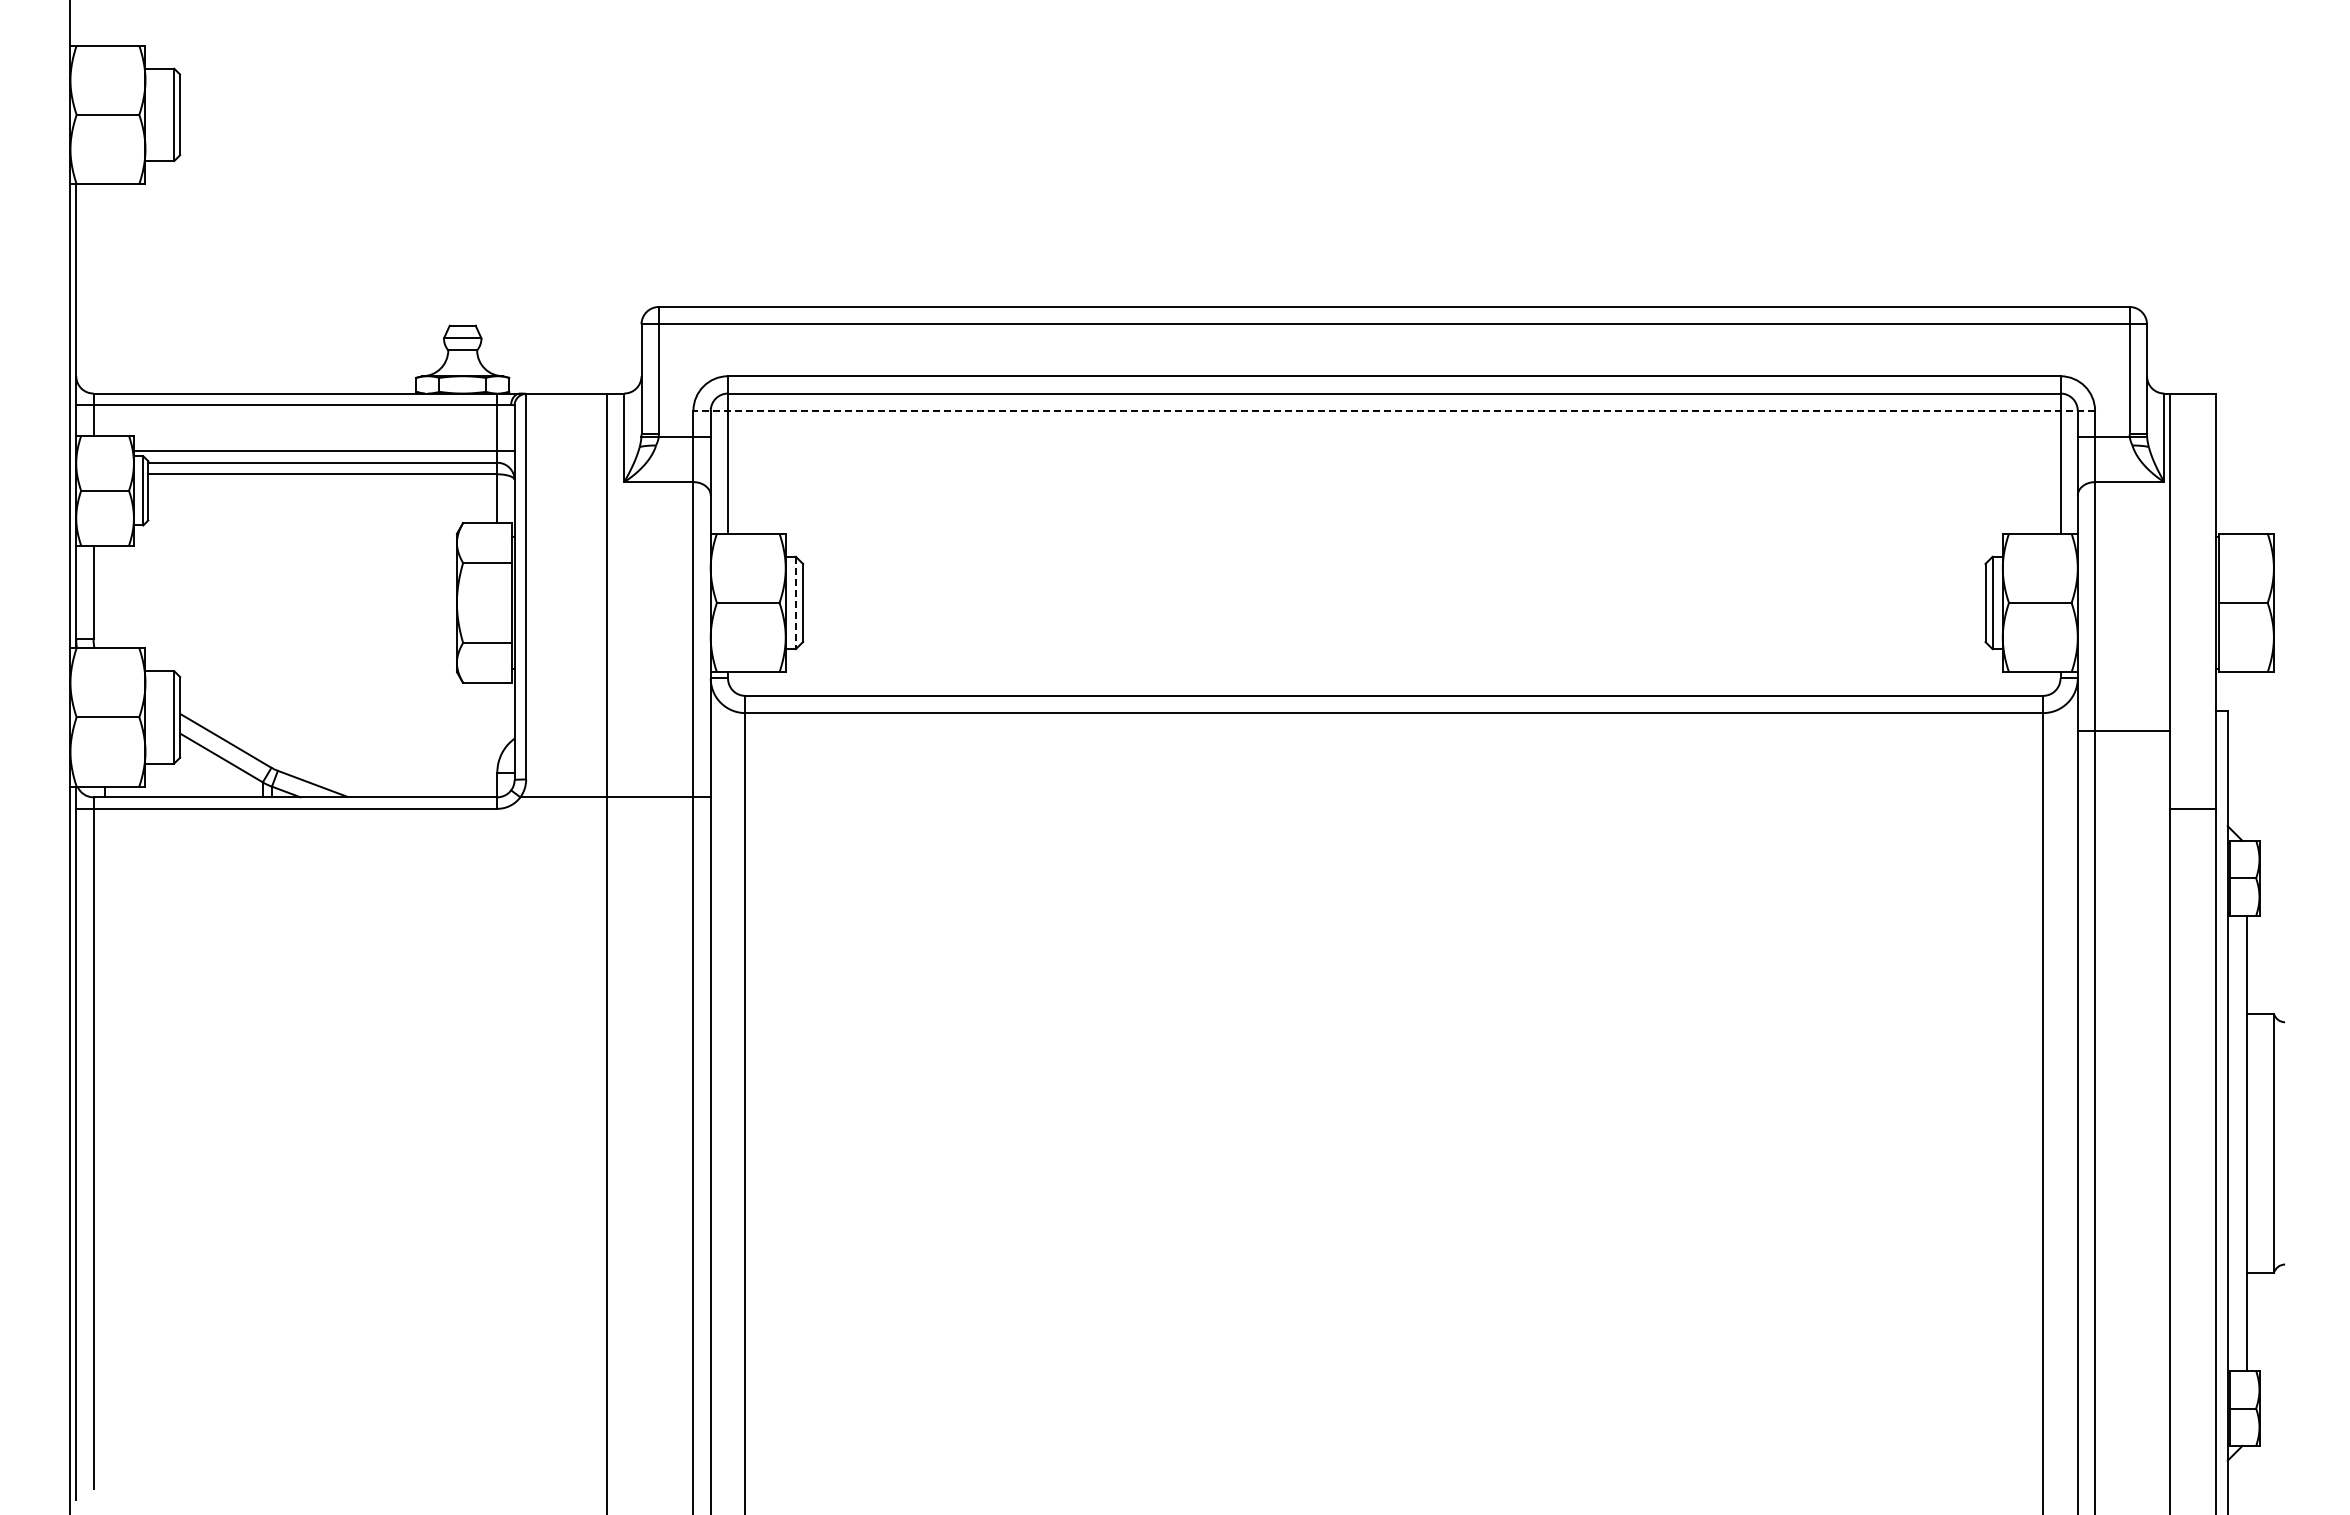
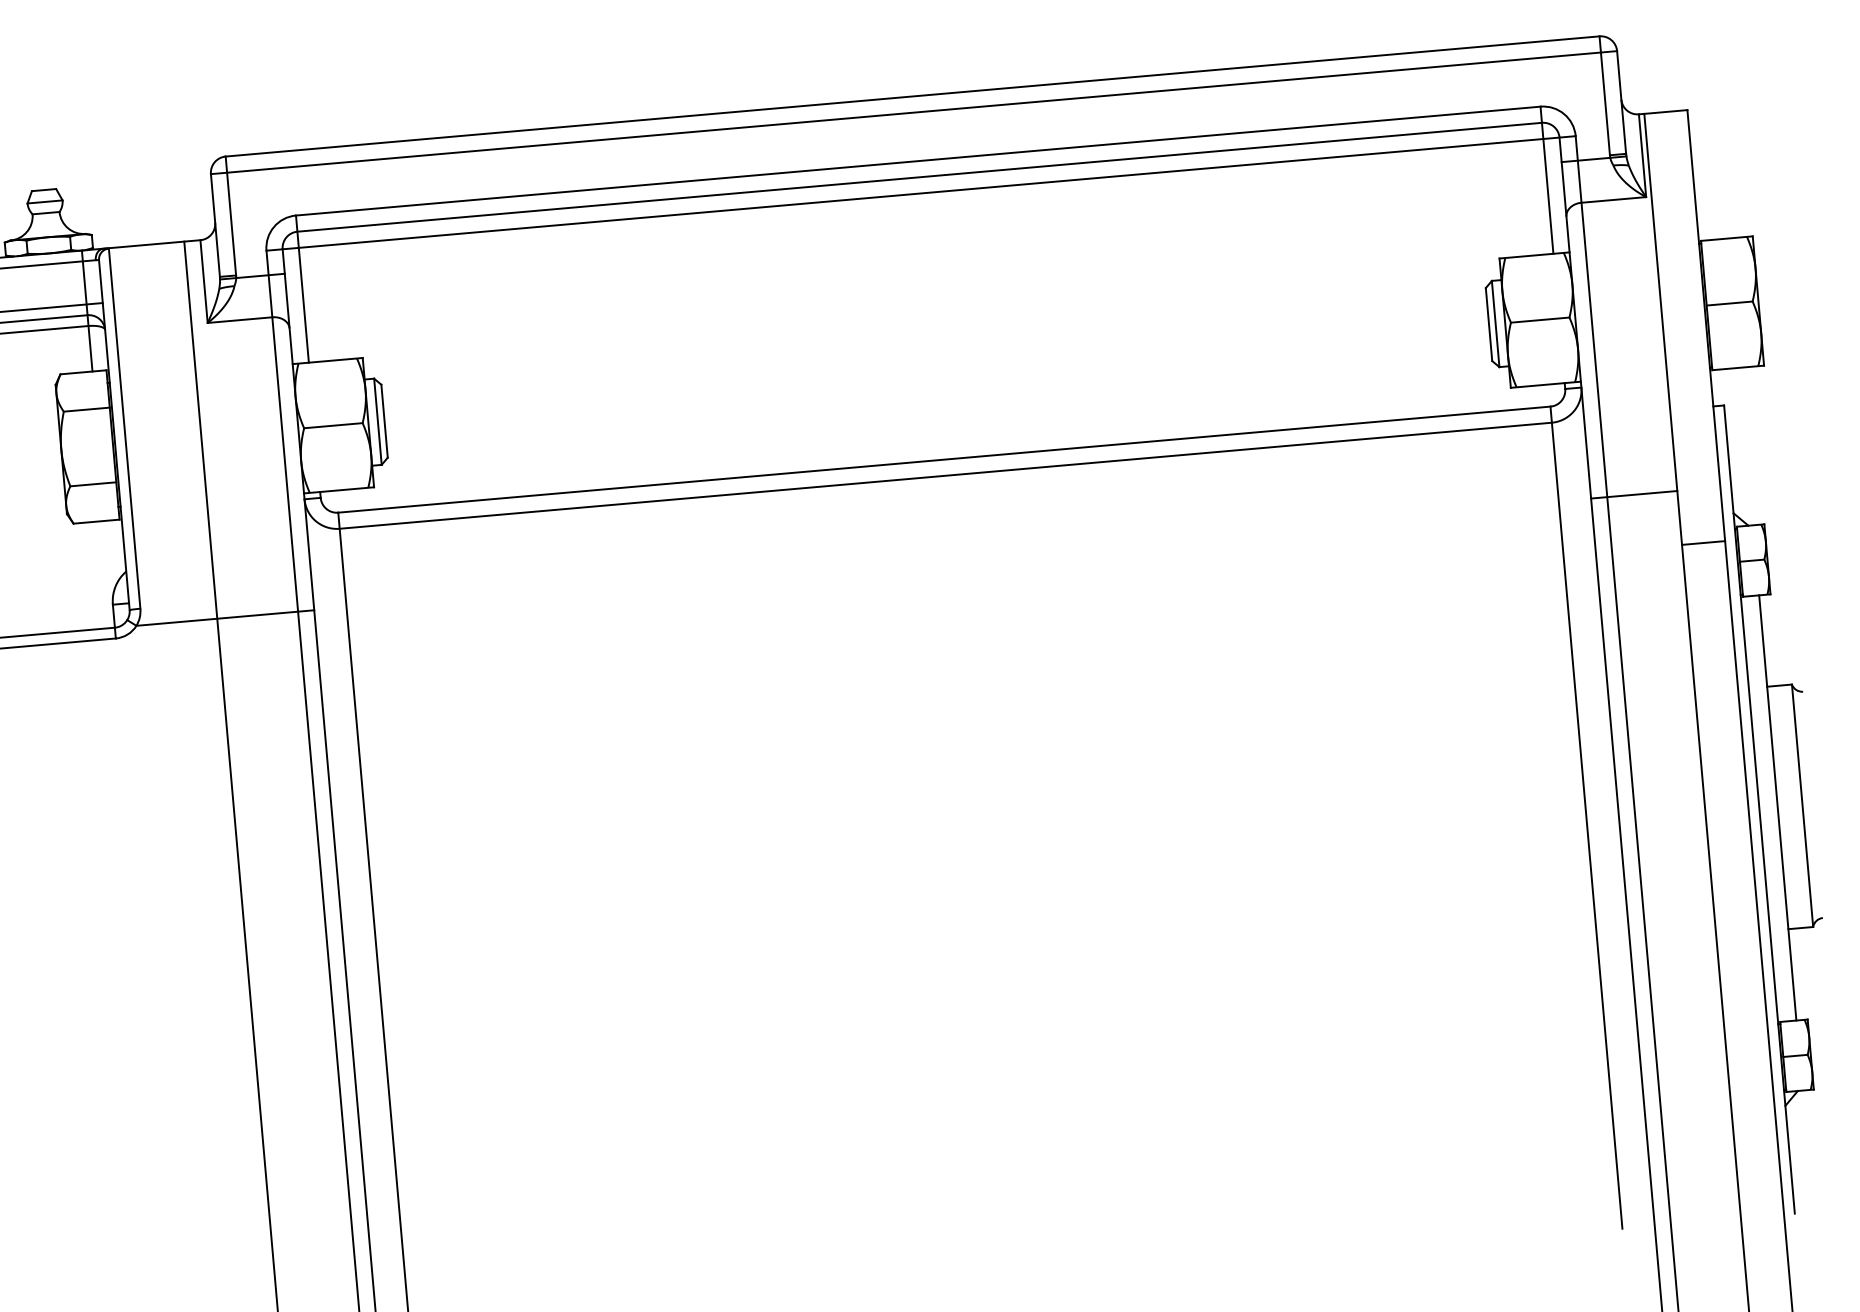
line: (1394, 410) -> (921, 193), dashed -> solid
line: (795, 603) -> (377, 422), dashed -> solid
line: (2123, 731) -> (1633, 494), moved
line: (2193, 809) -> (1703, 543), moved

